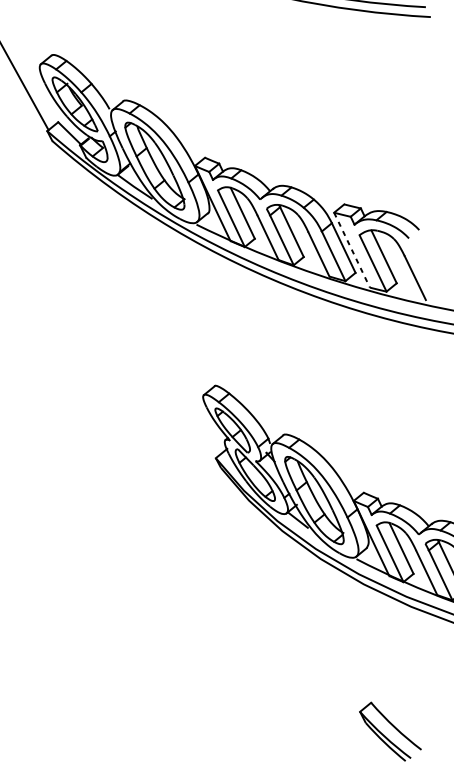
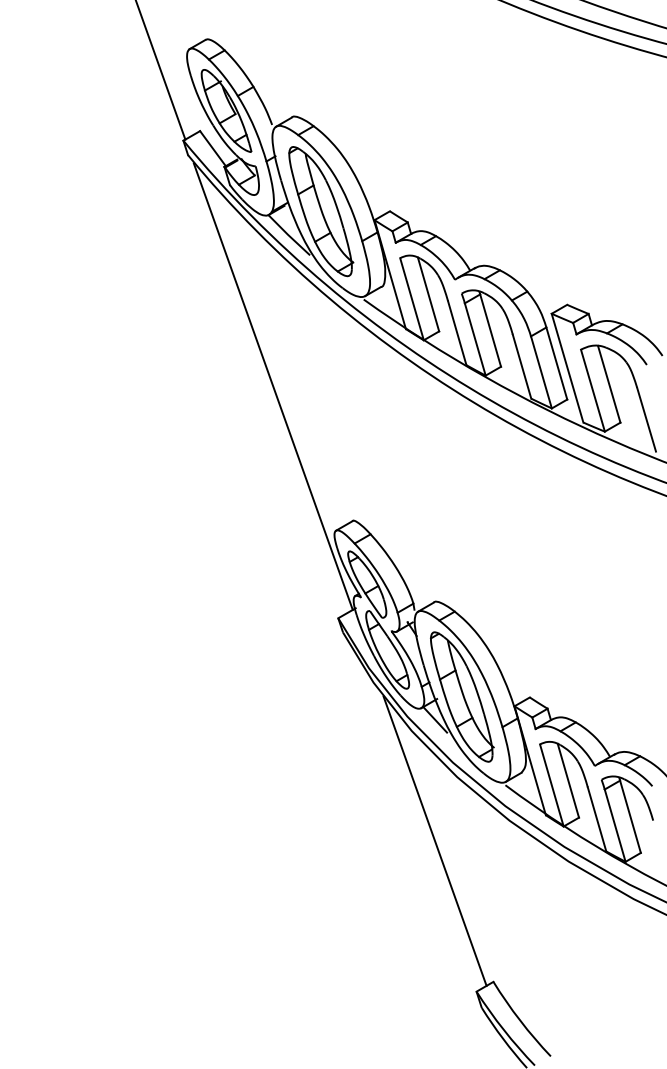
line: (352, 250) -> (567, 368), dashed -> solid
line: (140, 298) -> (272, 386), added
line: (311, 607) -> (434, 840), added

